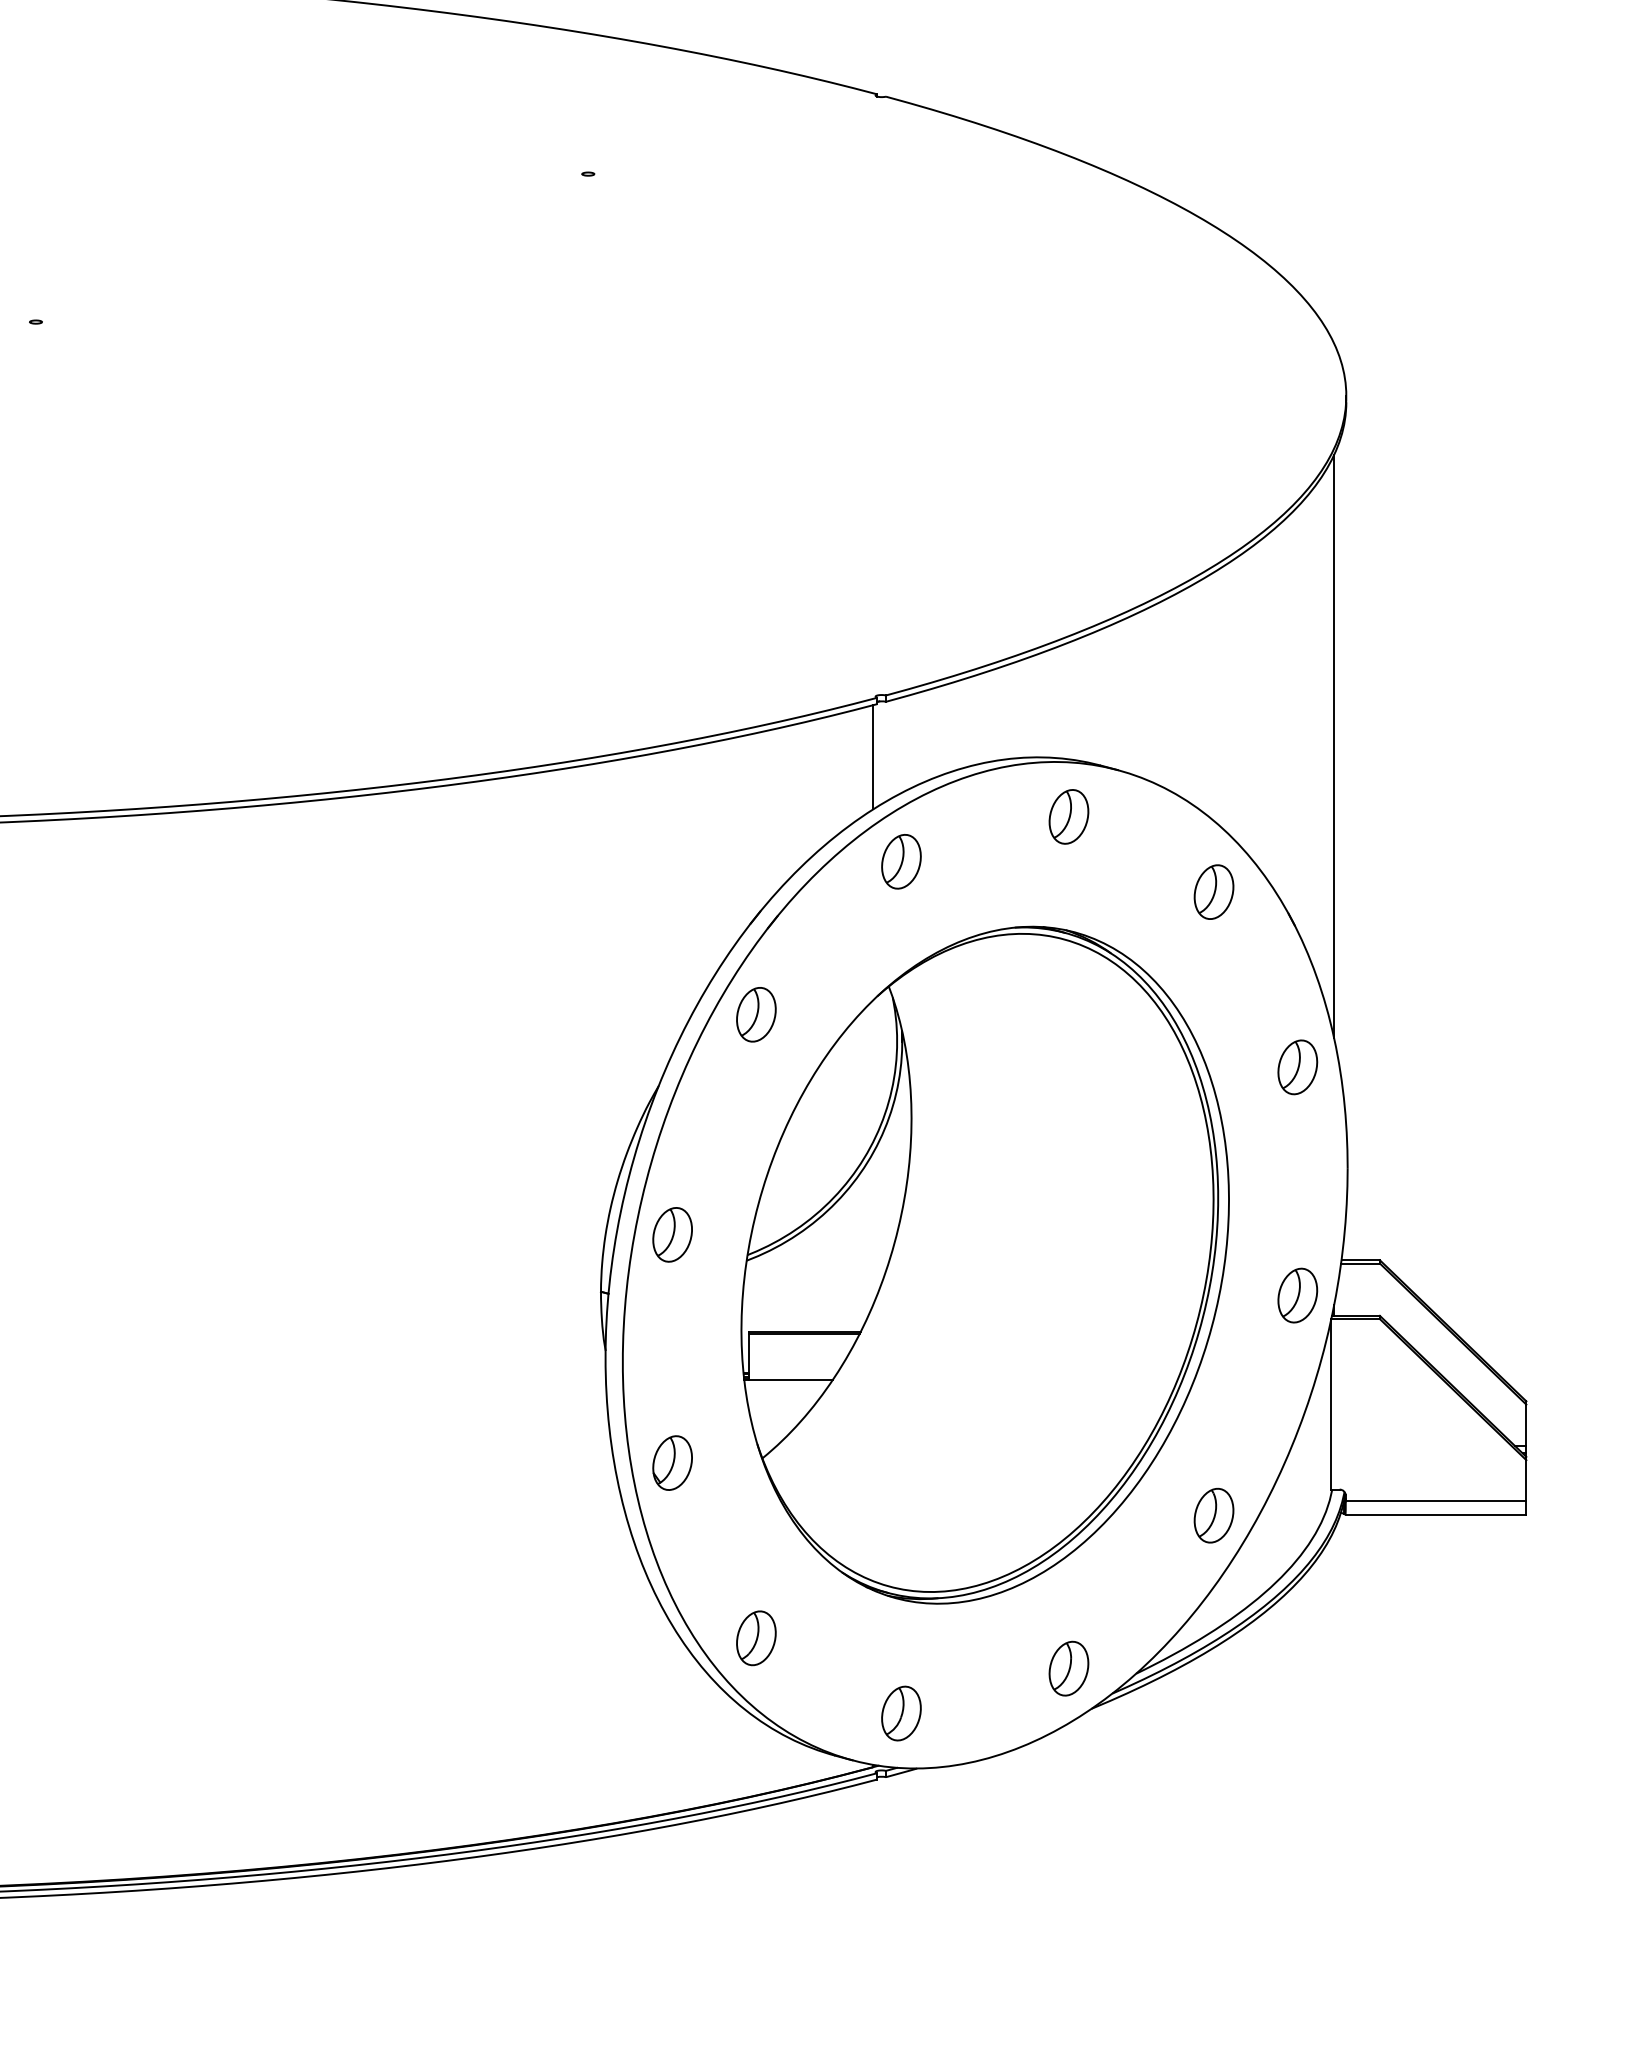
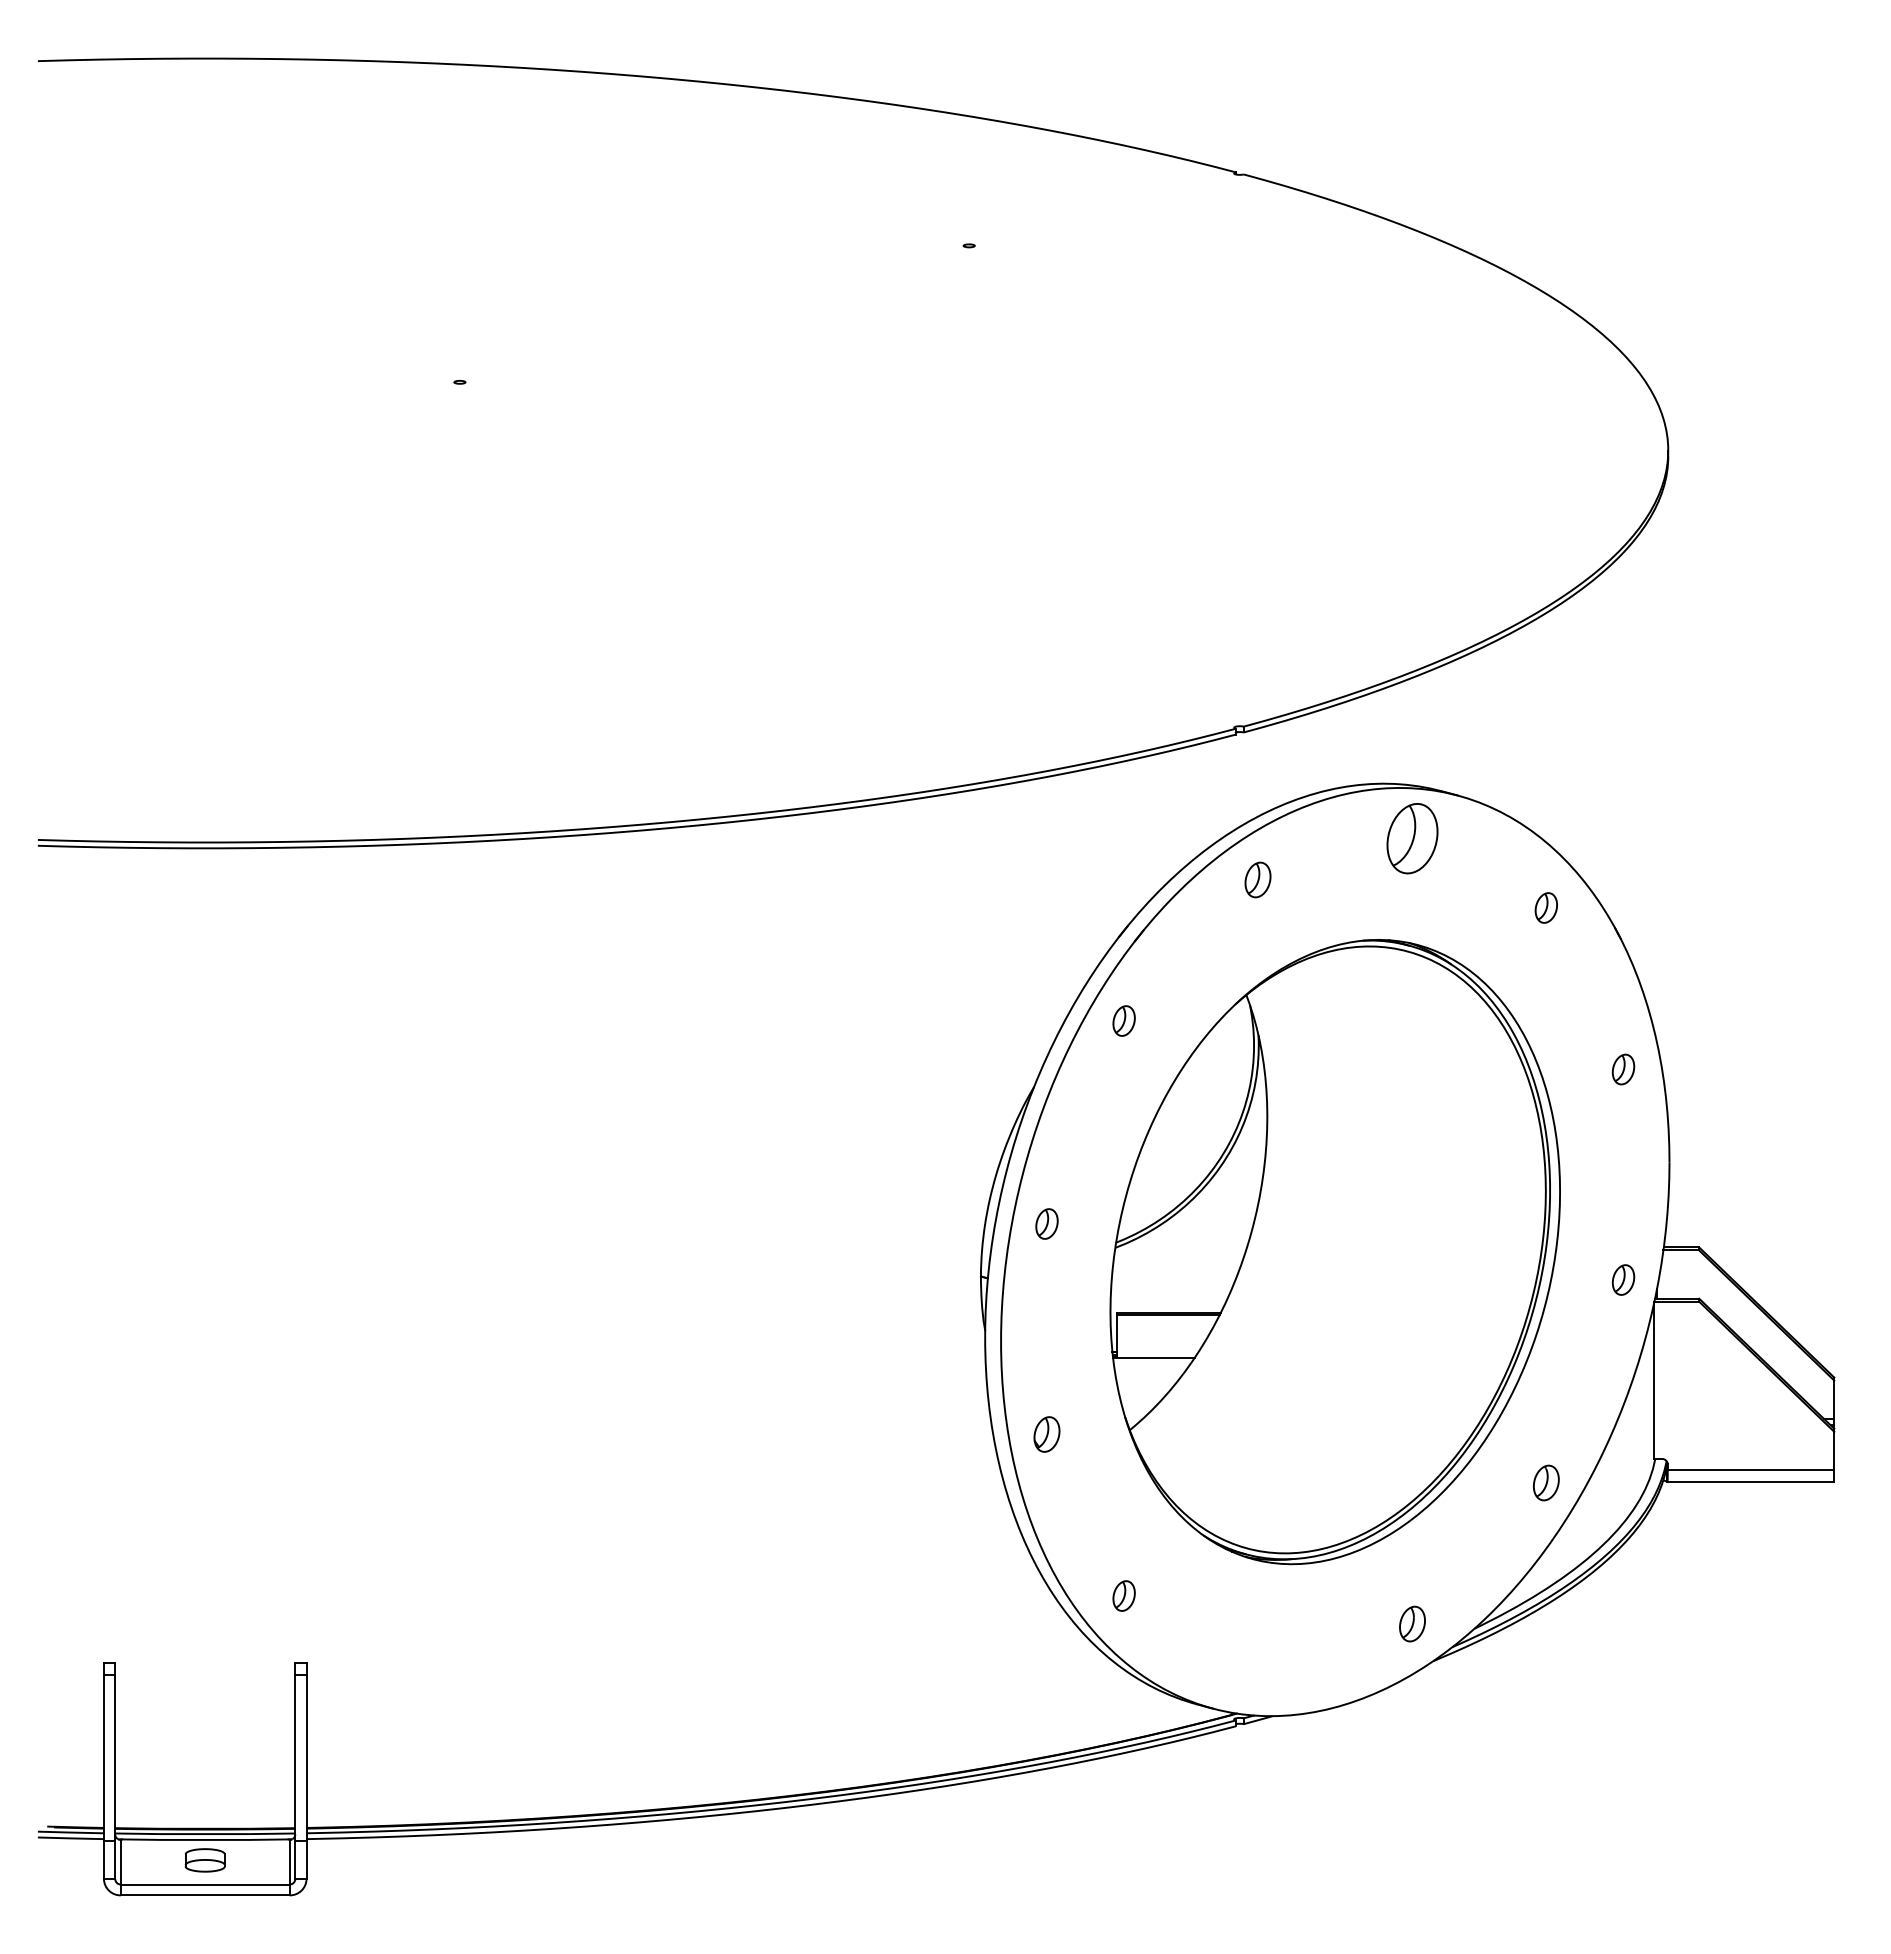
line: (1334, 746) -> (1657, 773), removed
line: (872, 757) -> (1231, 783), removed
part: (1068, 816) -> (1412, 838), size x1.4
part: (900, 861) -> (1257, 879), size x0.7
part: (1214, 891) -> (1546, 907), size x0.6
part: (755, 1014) -> (1123, 1020), size x0.6
part: (1297, 1067) -> (1623, 1069), size x0.6
part: (672, 1234) -> (1046, 1223), size x0.6
part: (1297, 1294) -> (1623, 1279), size x0.6
part: (672, 1463) -> (1046, 1434), size x0.7
part: (1214, 1515) -> (1546, 1482), size x0.7
part: (755, 1637) -> (1123, 1595), size x0.6
part: (1068, 1668) -> (1412, 1623), size x0.7
part: (900, 1713) -> (1257, 1665), removed

